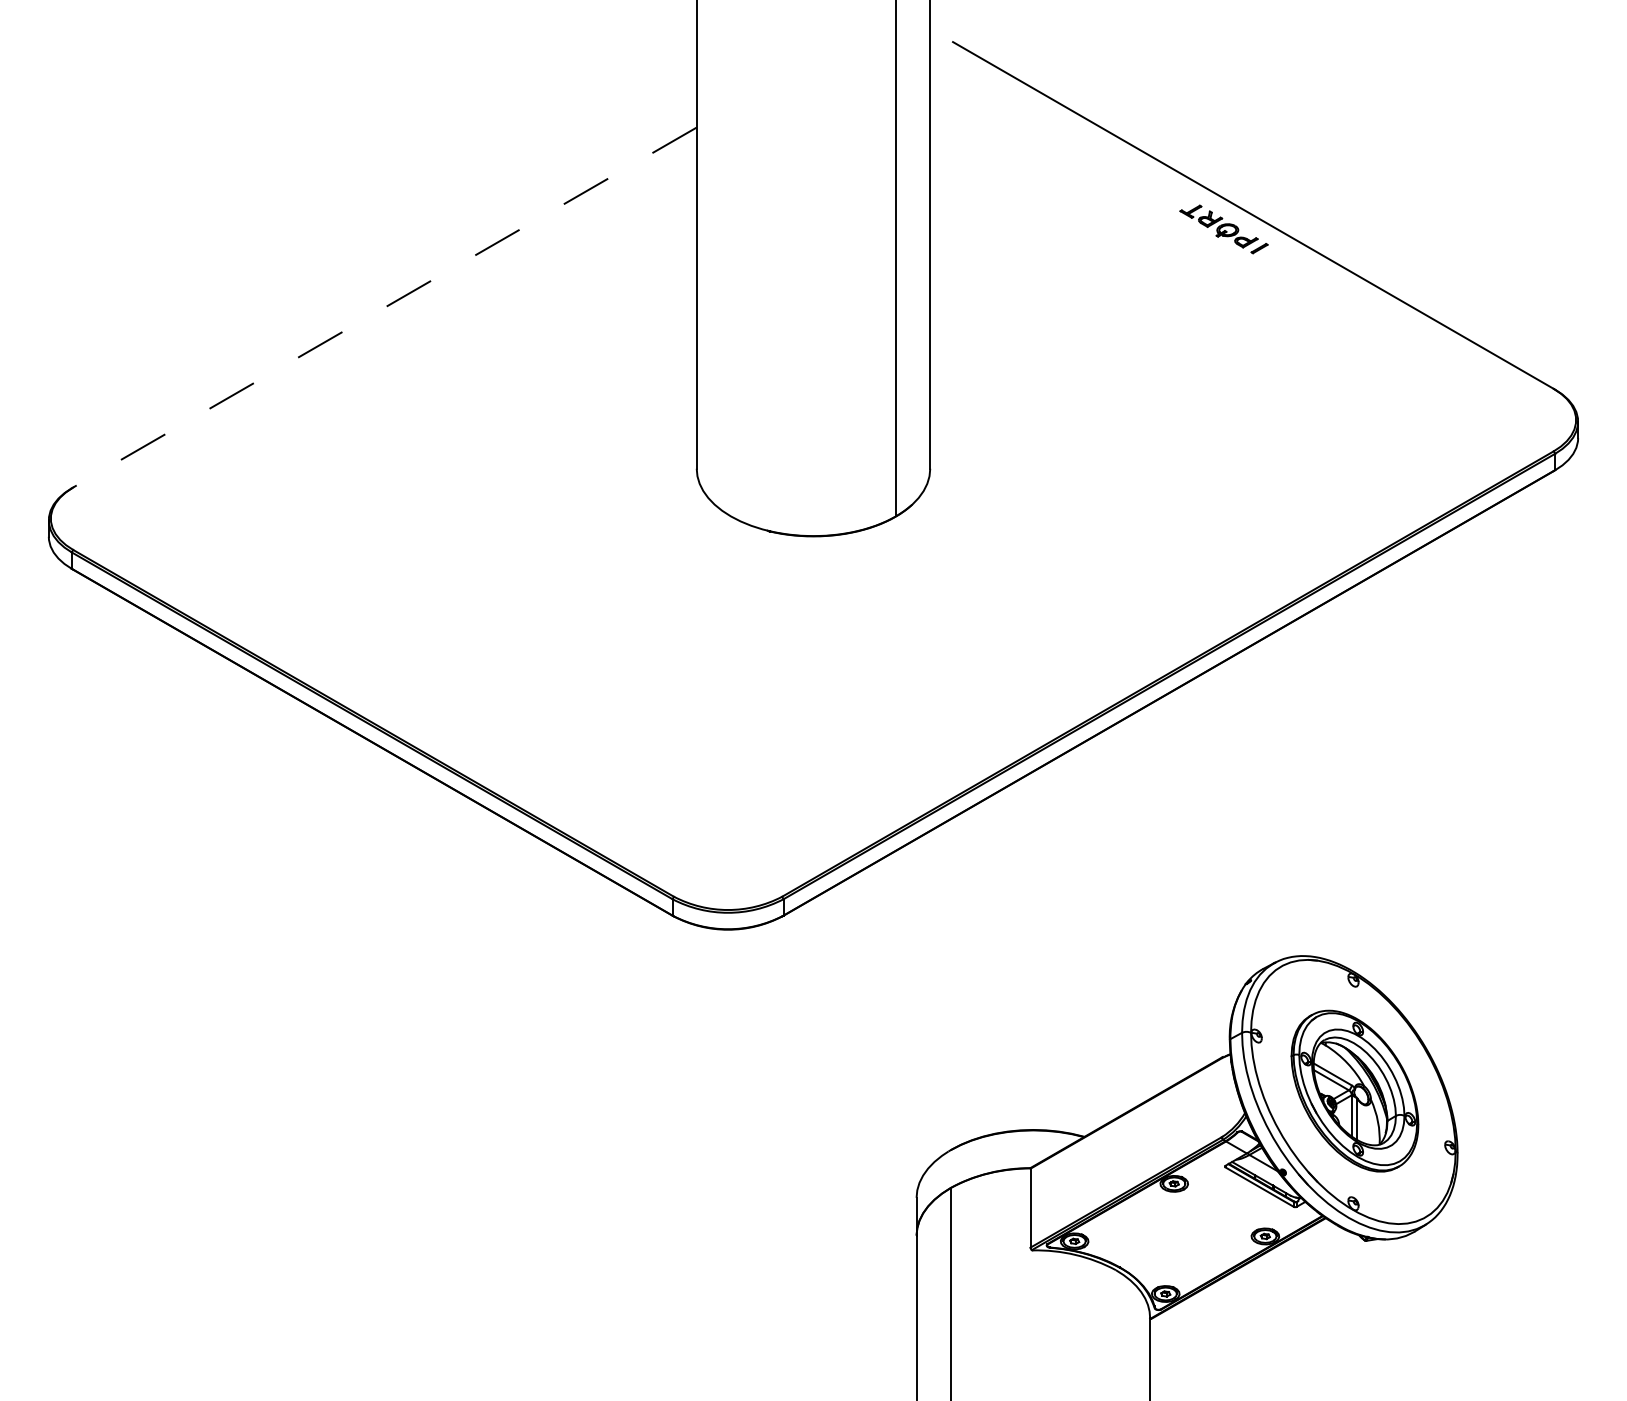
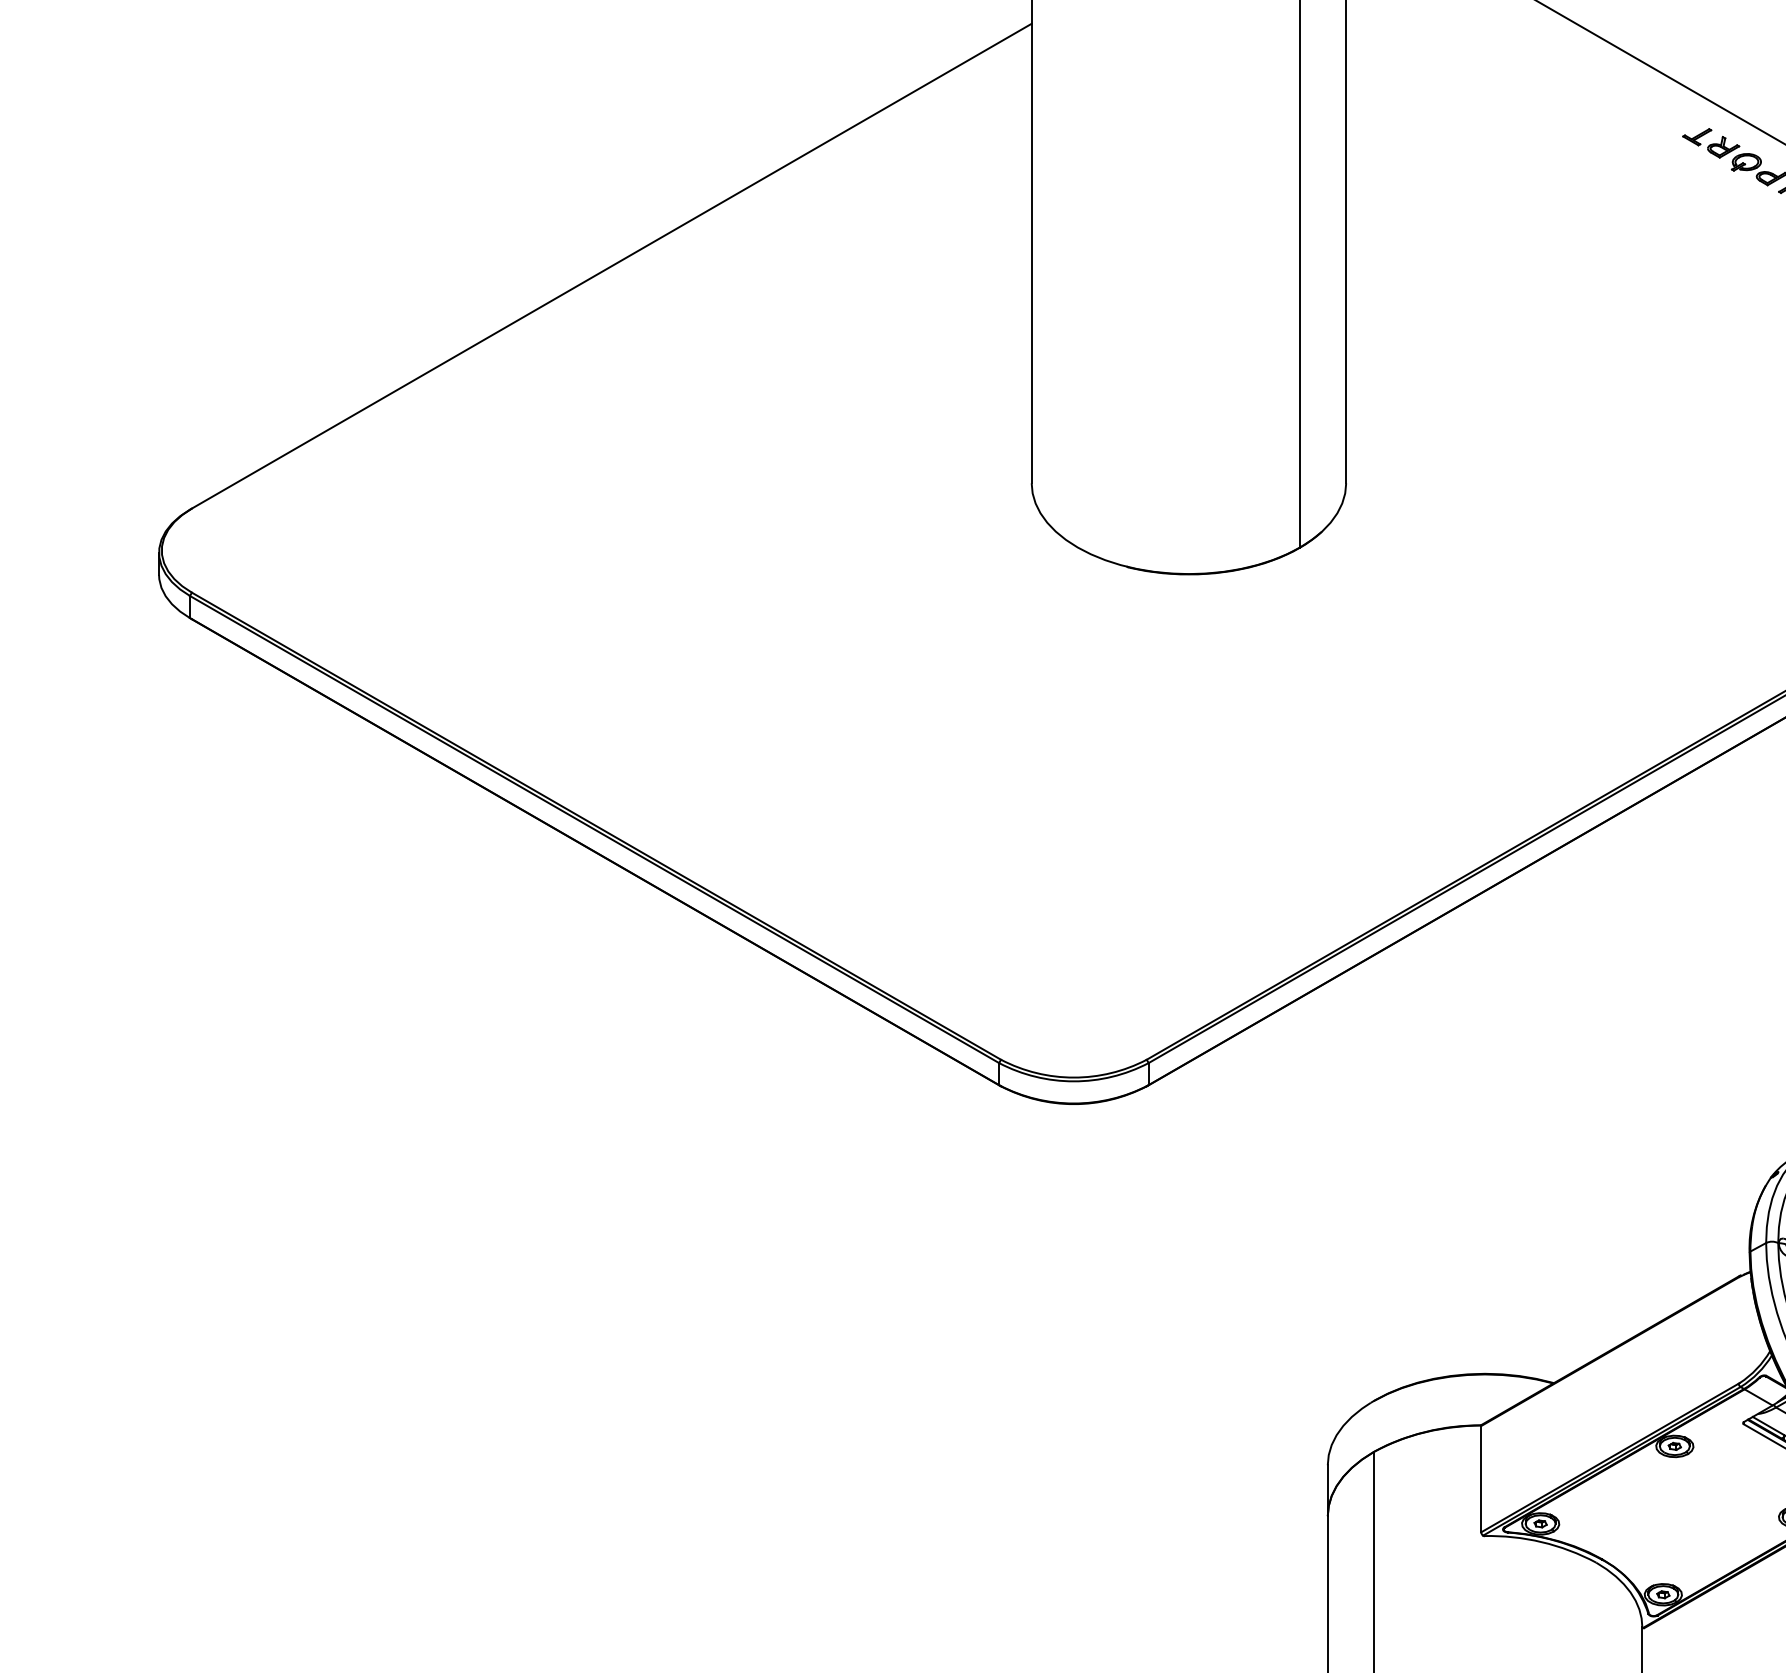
line: (384, 307) -> (611, 266), dashed -> solid

